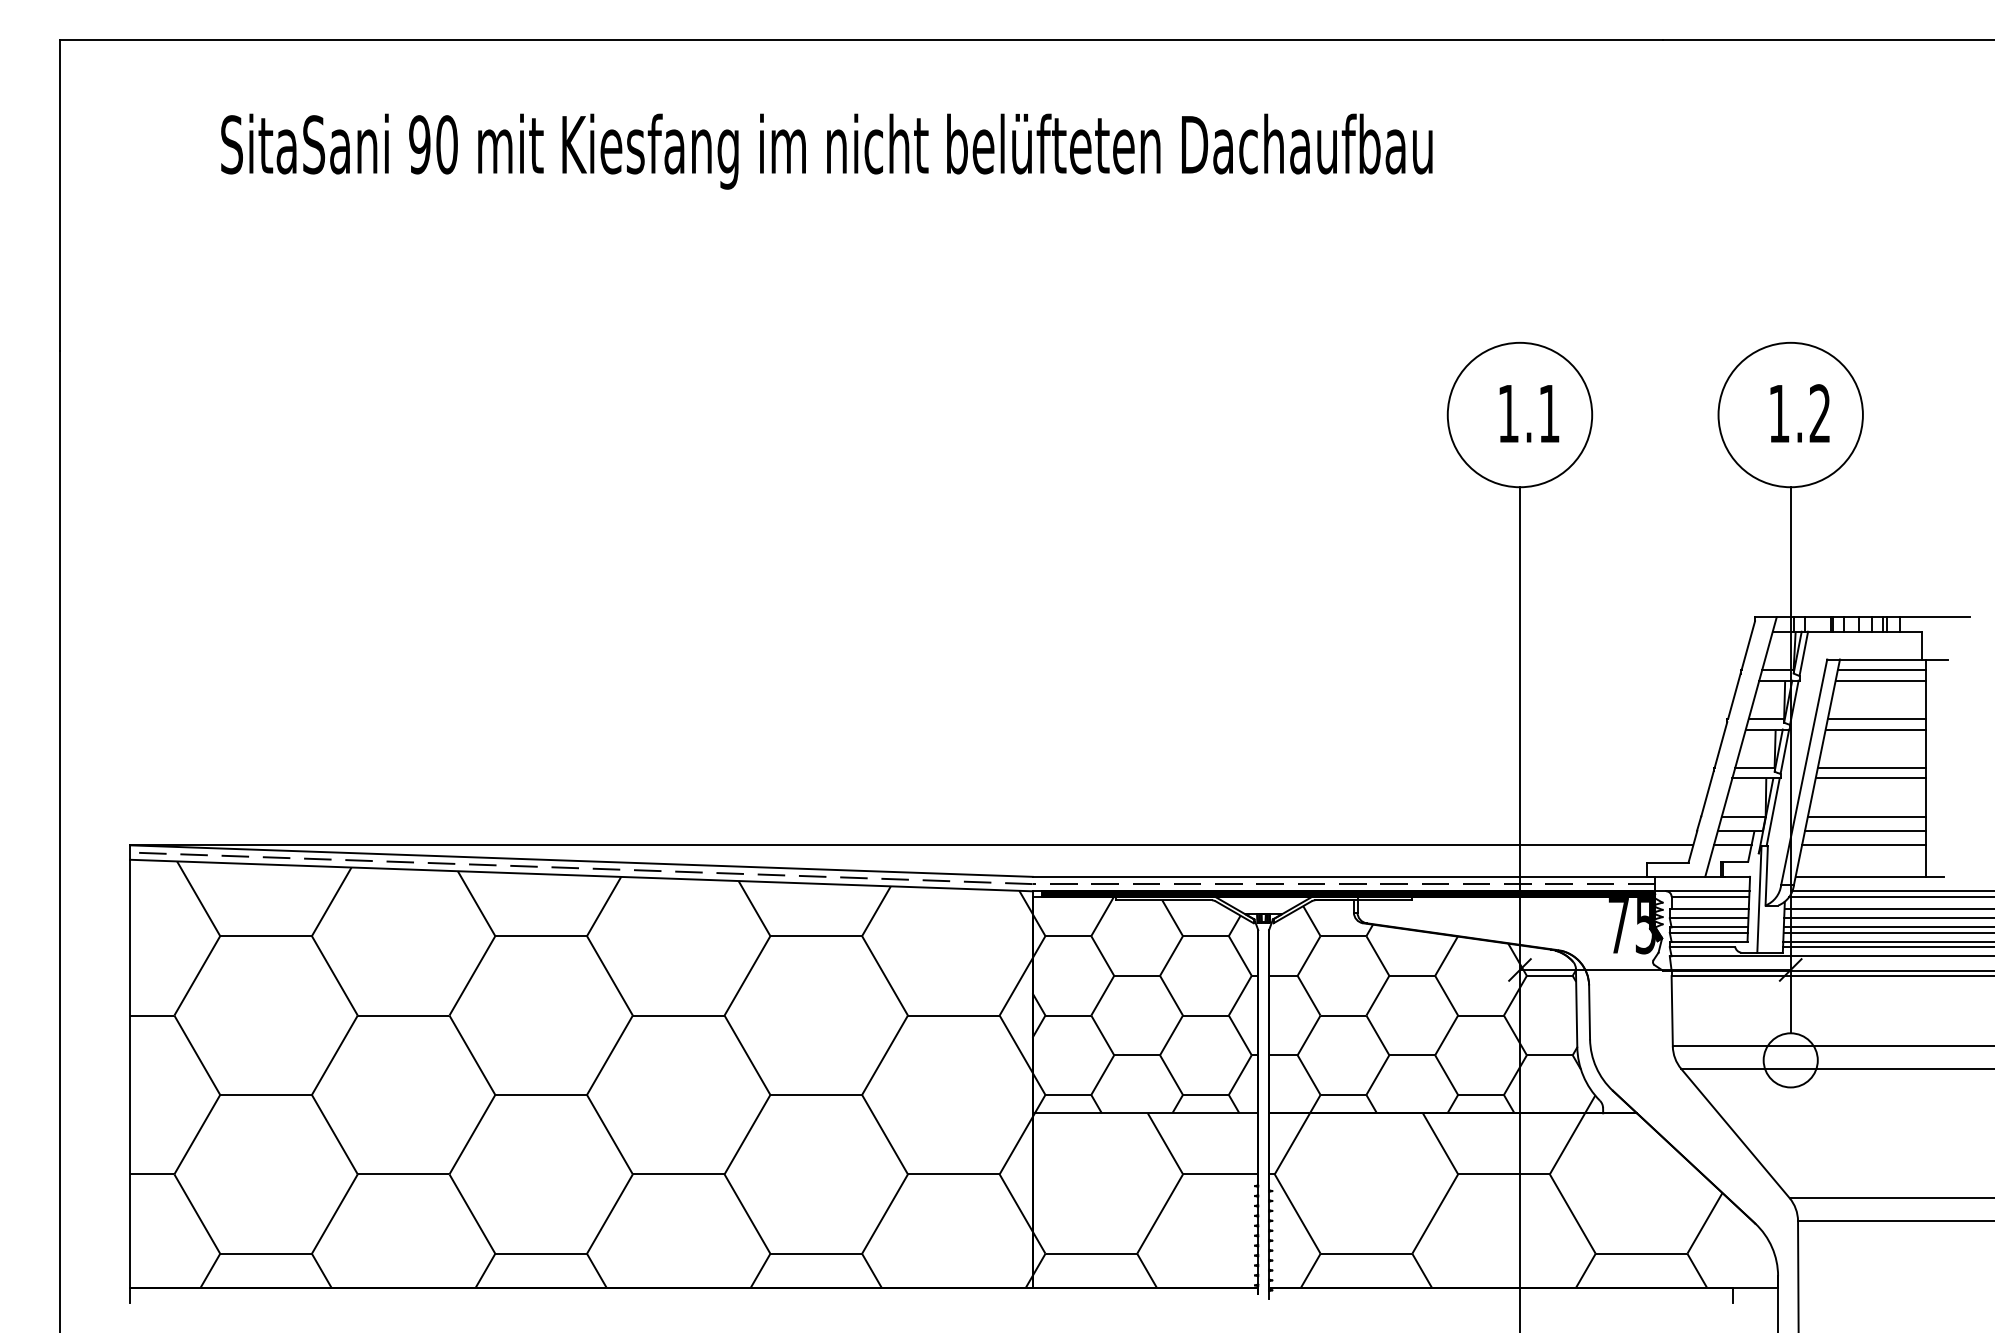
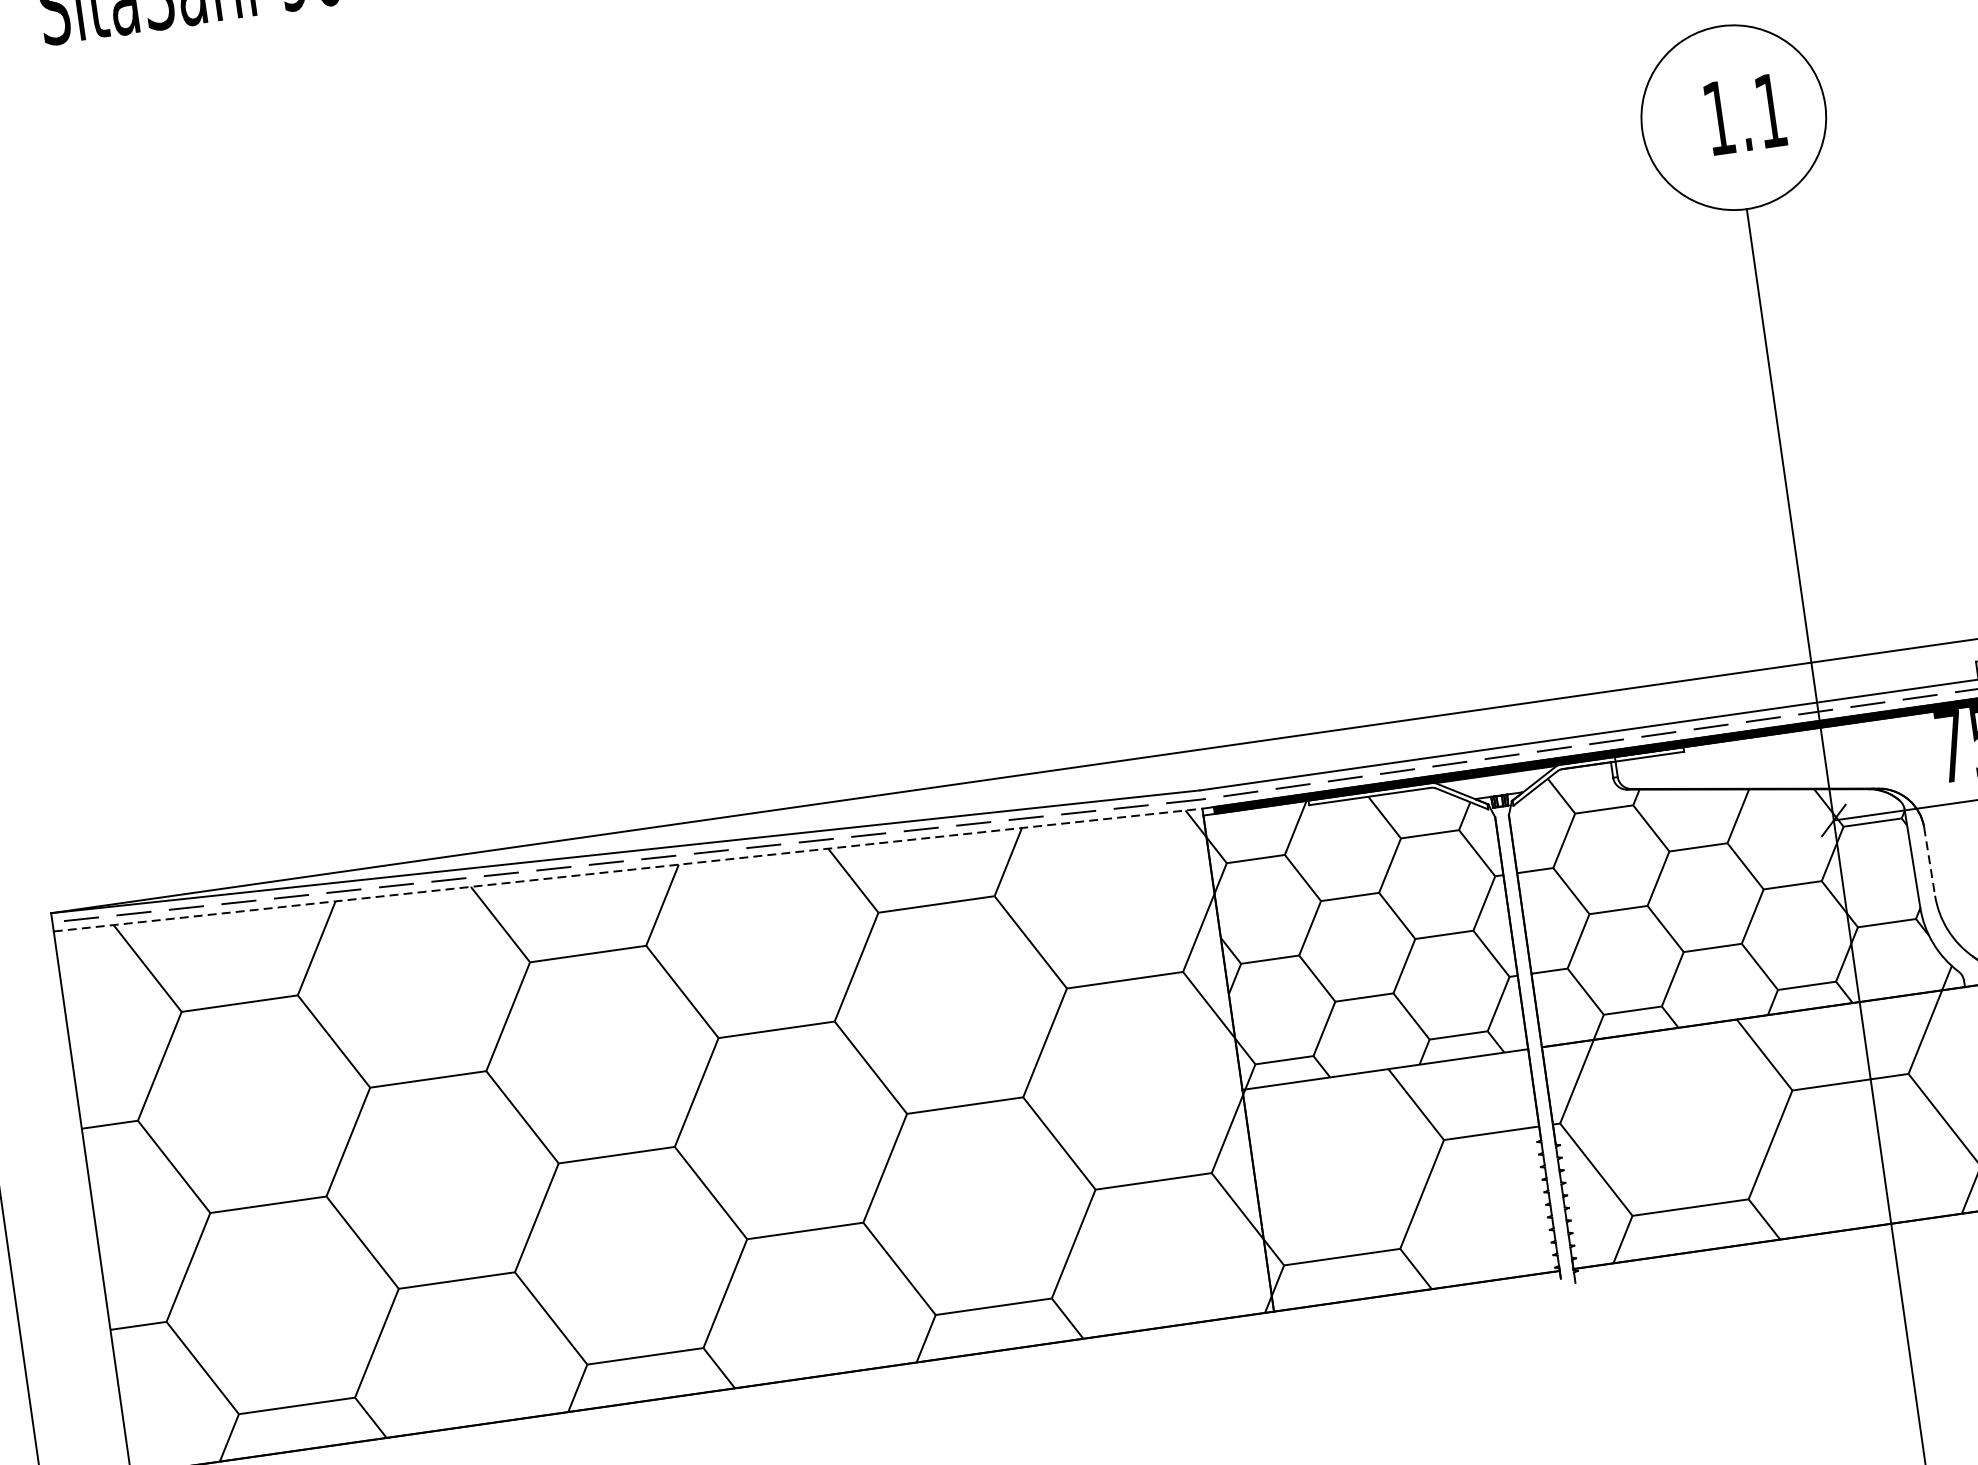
line: (581, 875) -> (628, 870), solid -> dashed
line: (1589, 1012) -> (1929, 861), solid -> dashed

